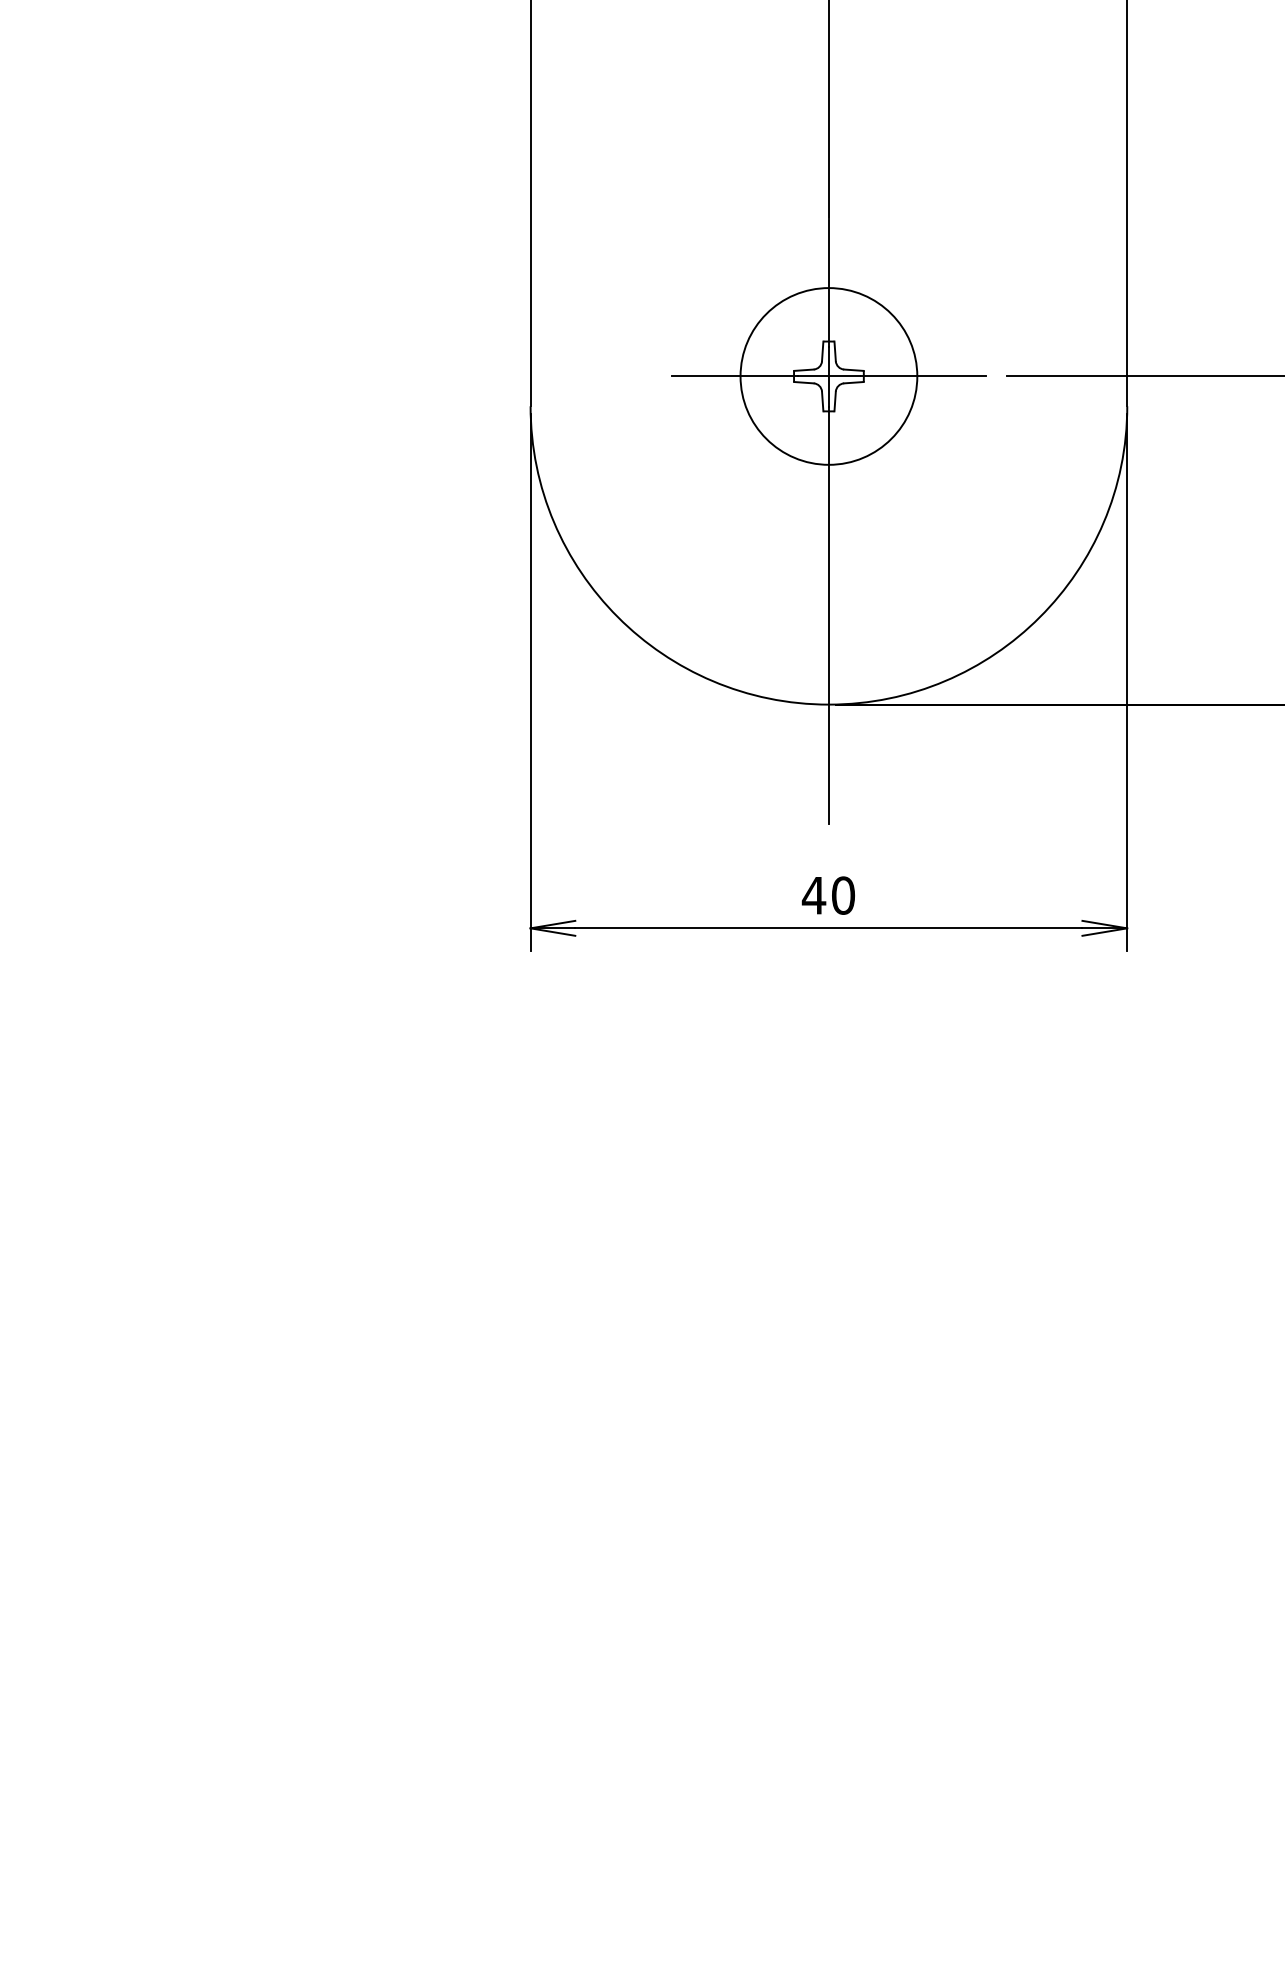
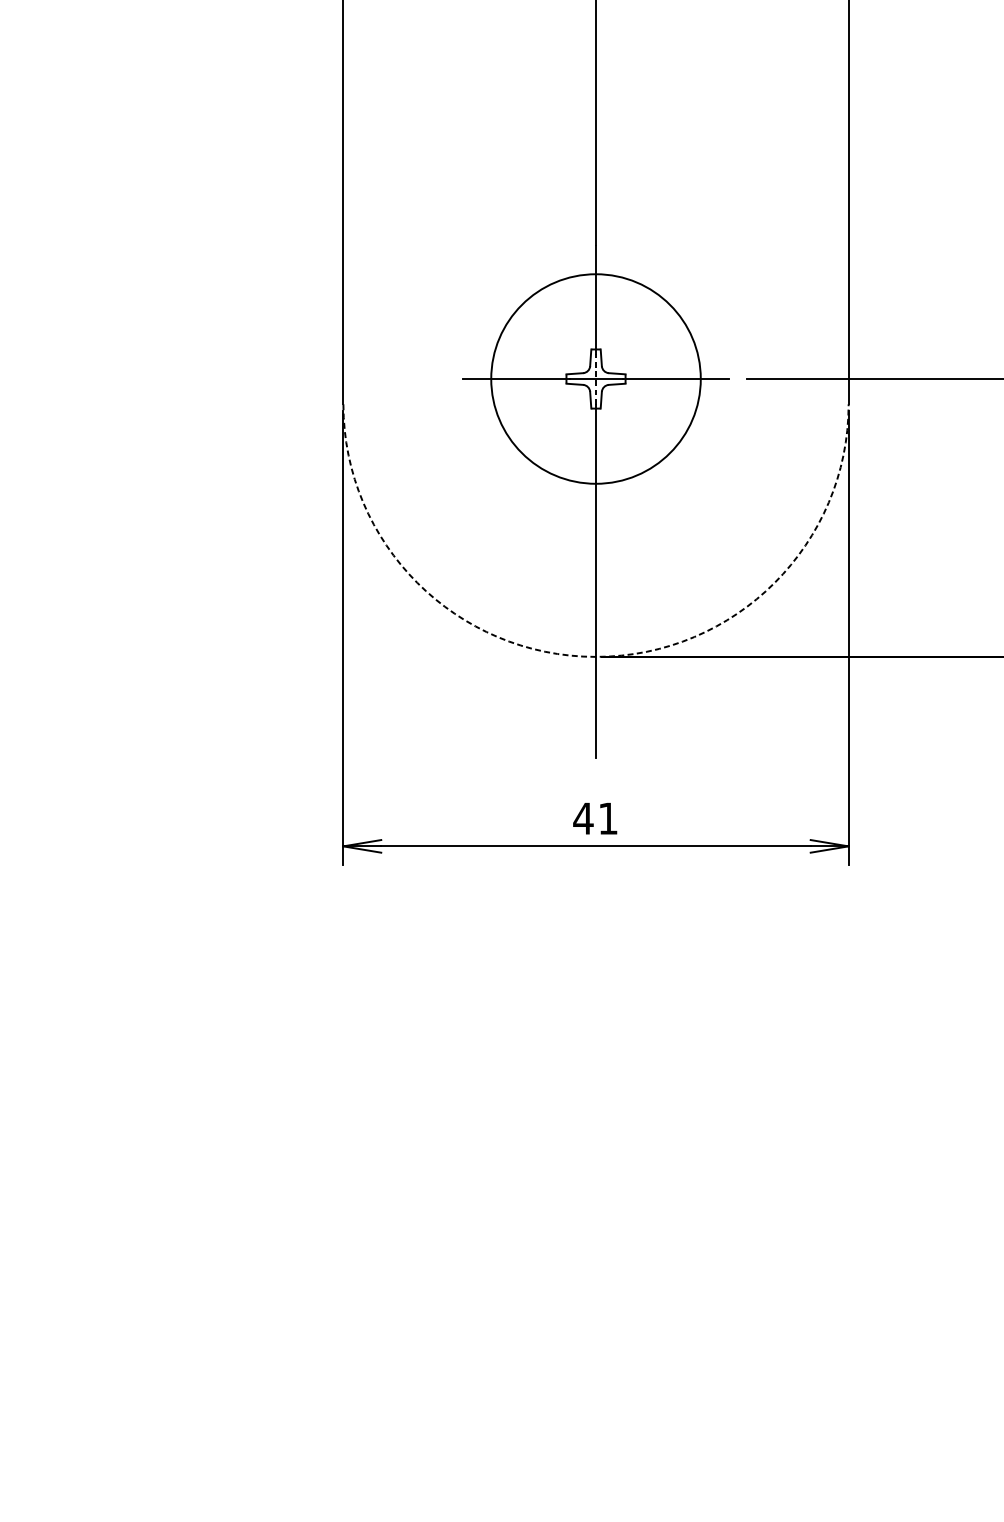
circle: (828, 376) -> (595, 379), size x1.4
line: (828, 376) -> (595, 379), solid -> dashed
arc: (828, 704) -> (595, 656), solid -> dashed
text: (843, 895) -> (608, 818), 40 -> 41

